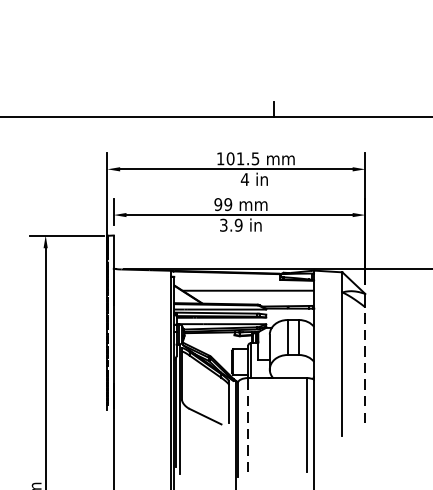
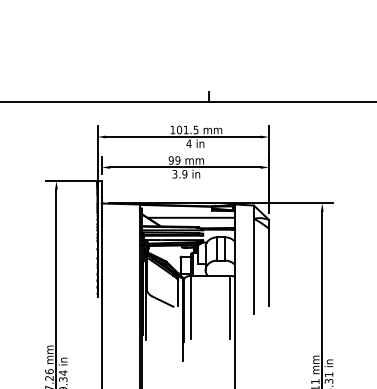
line: (365, 363) -> (269, 266), dashed -> solid
line: (248, 424) -> (191, 306), dashed -> solid

